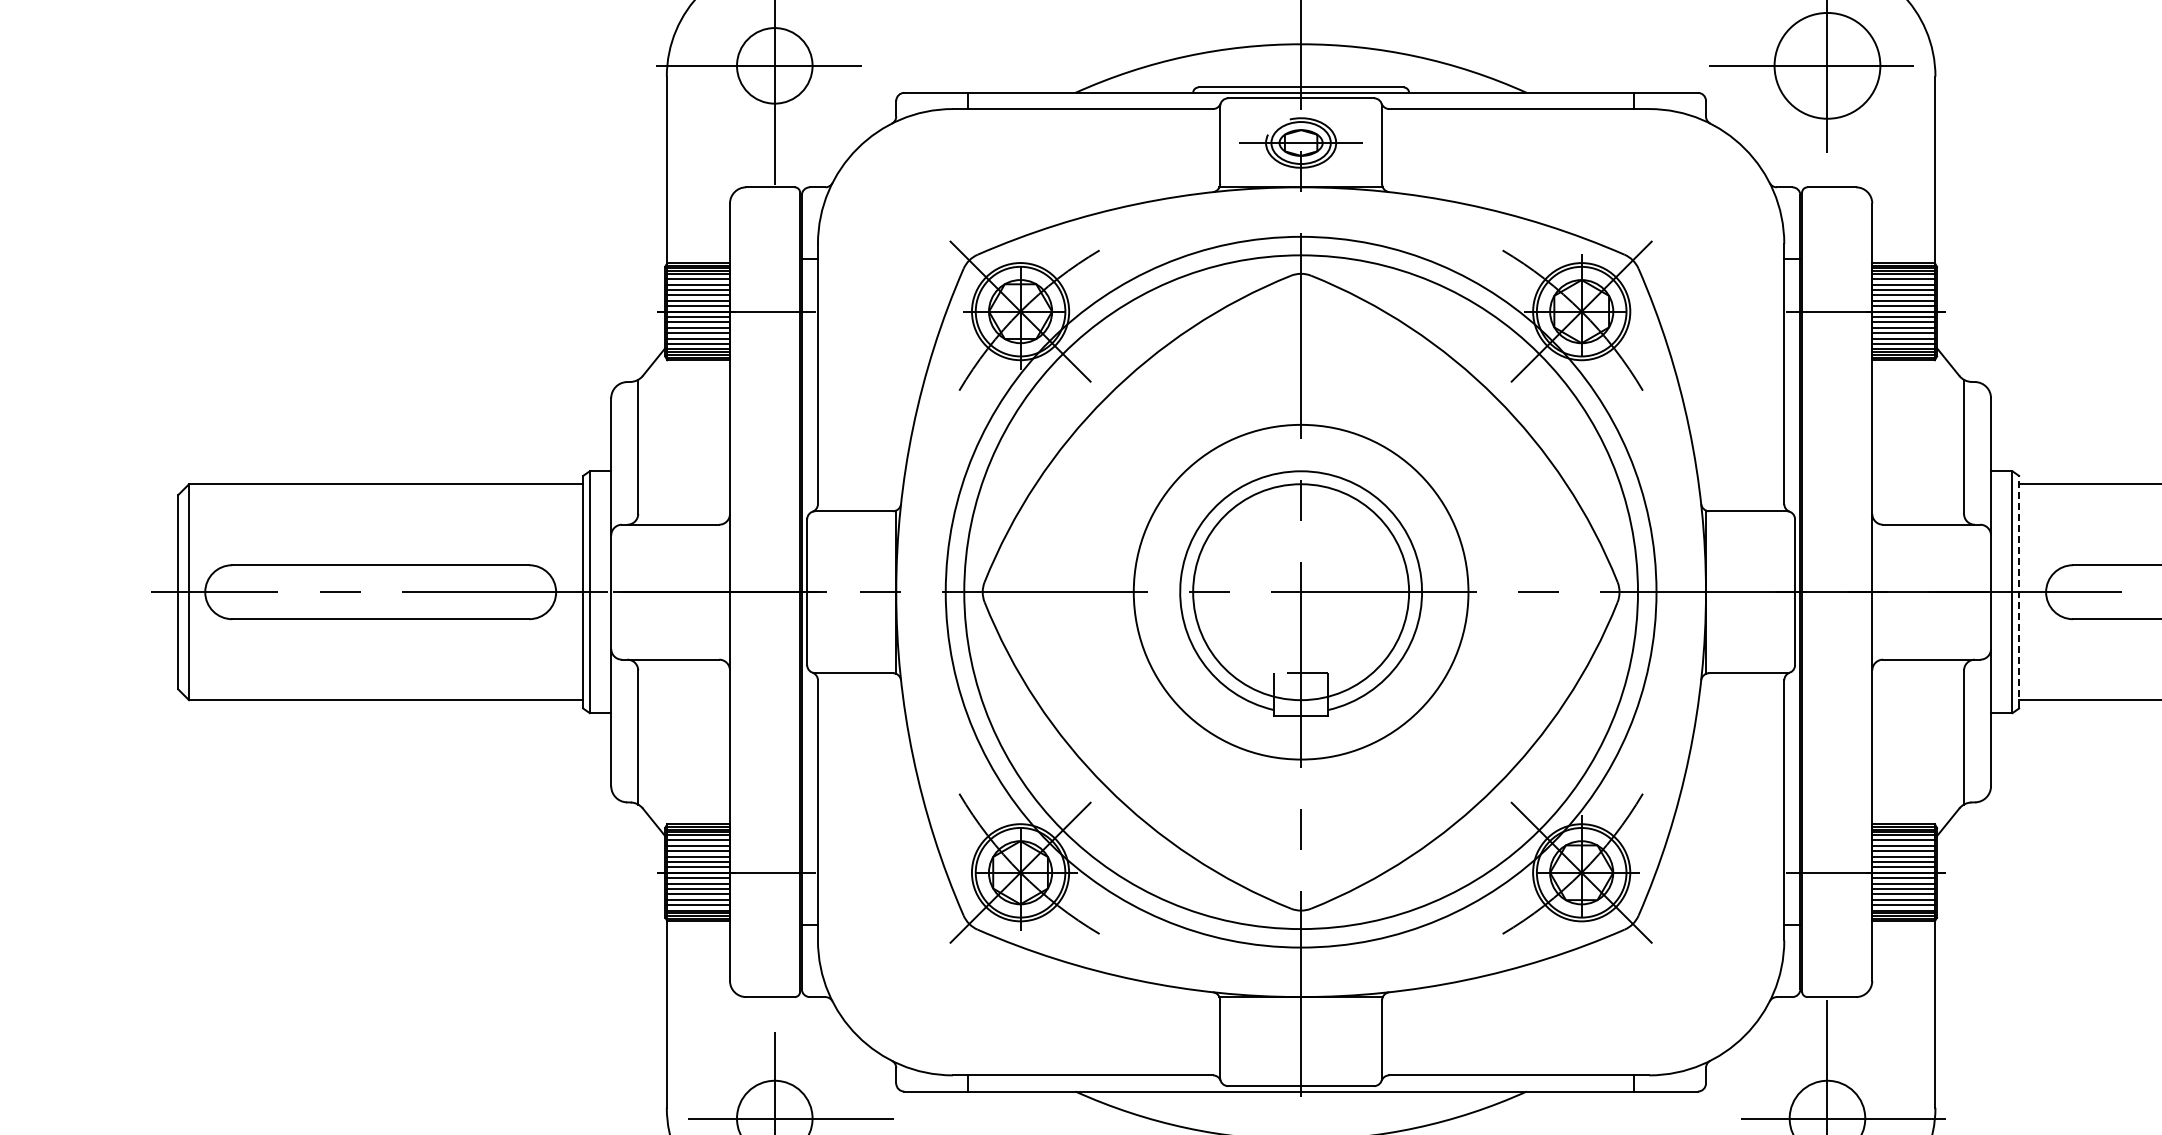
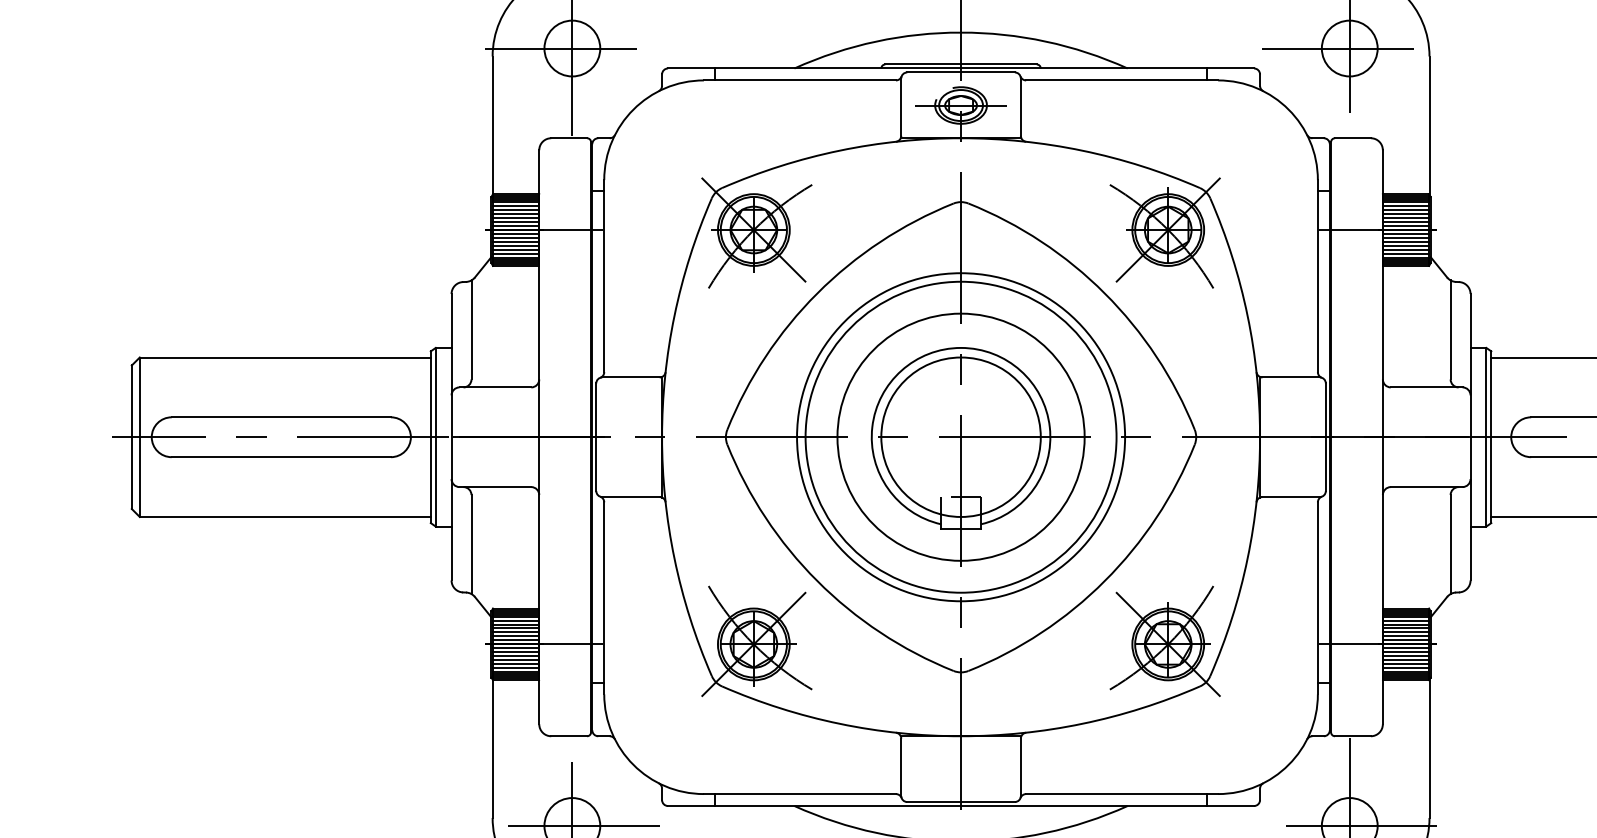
circle: (1827, 65) -> (1349, 48), size x0.71
circle: (1300, 591) -> (960, 436), size x0.62
line: (2019, 591) -> (1491, 436), dashed -> solid
circle: (1301, 592) -> (961, 437), size x0.62

